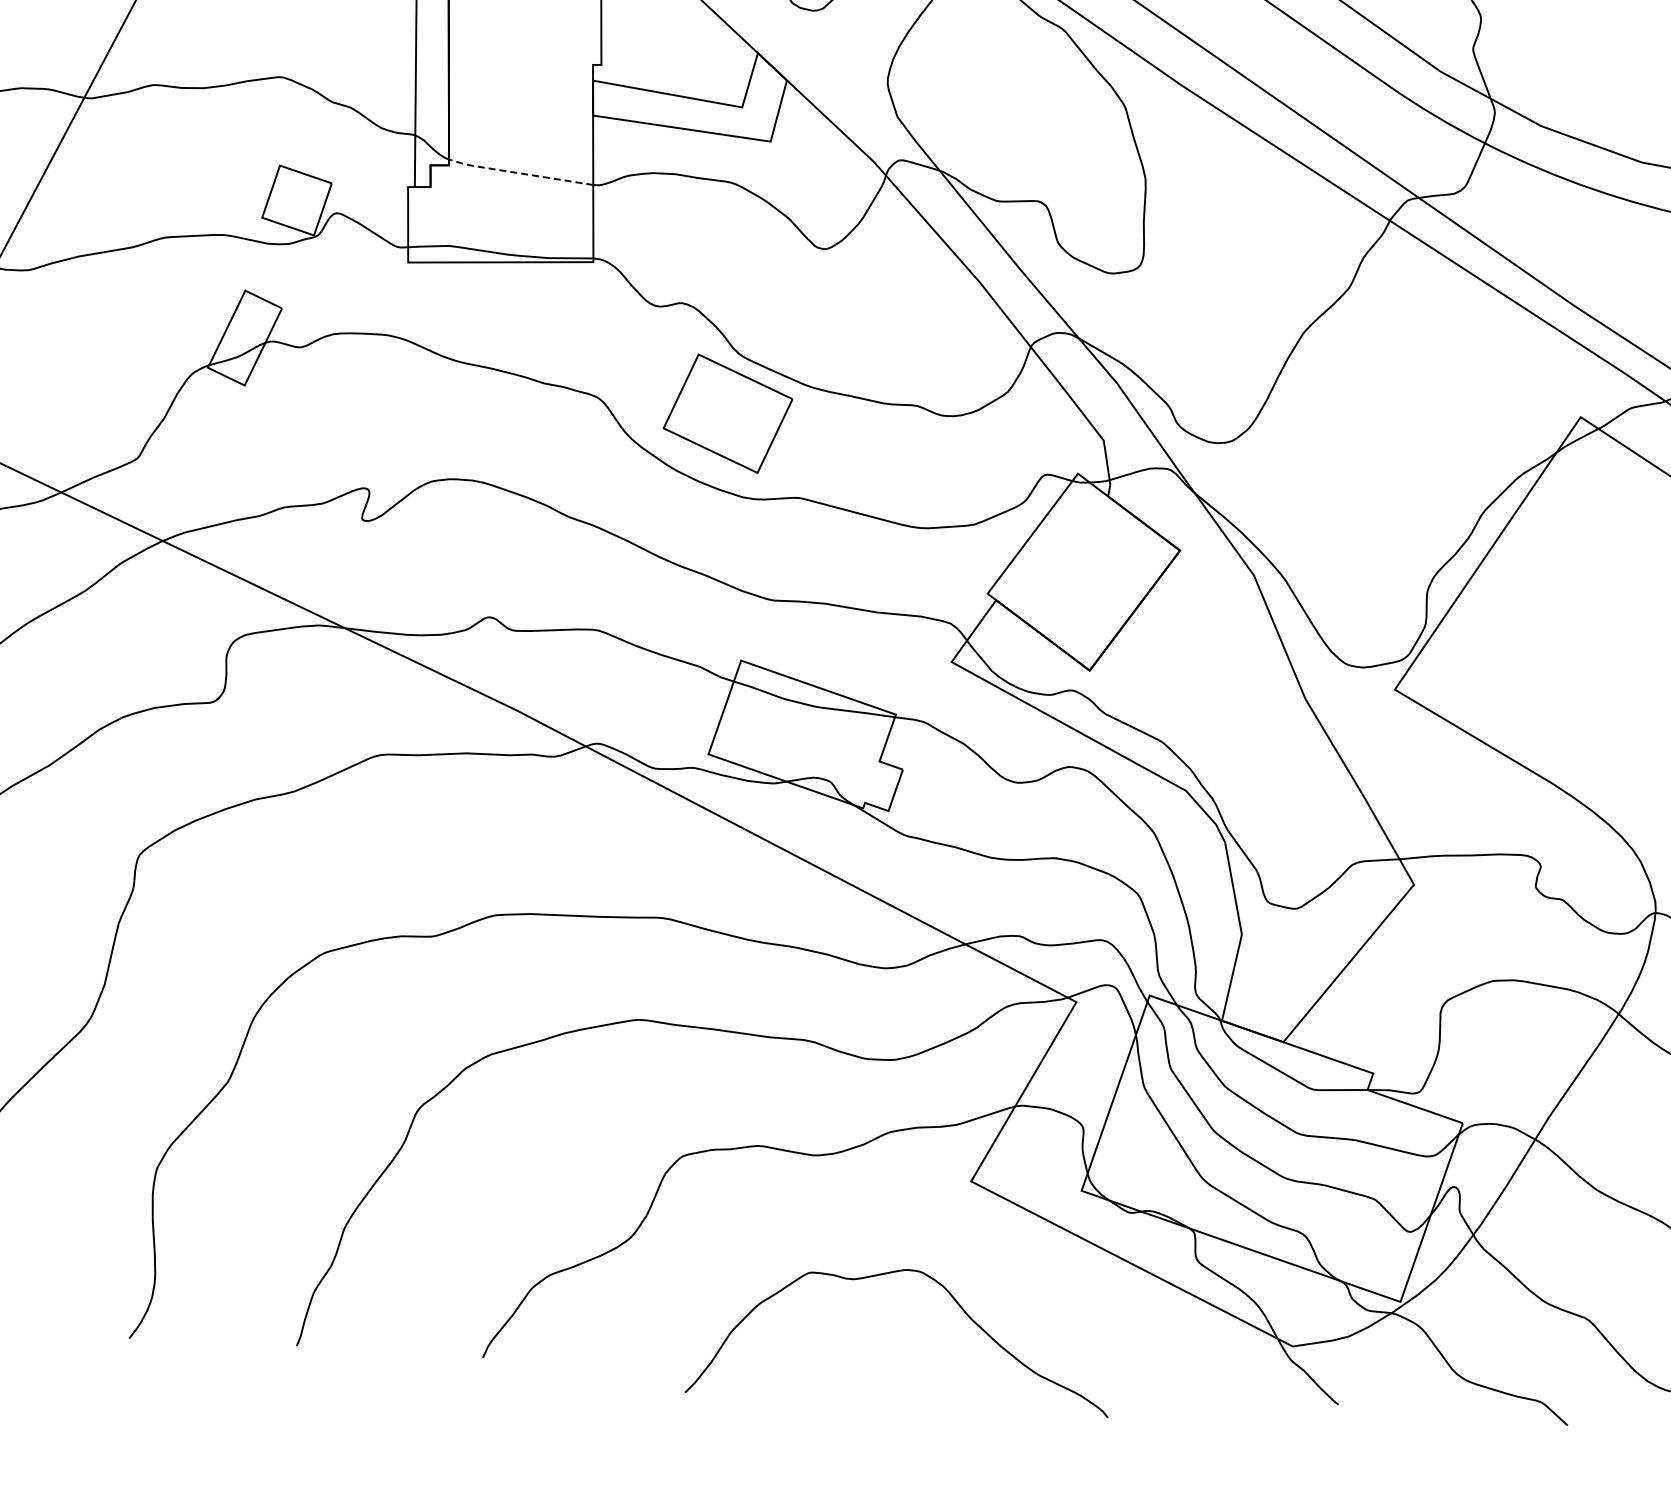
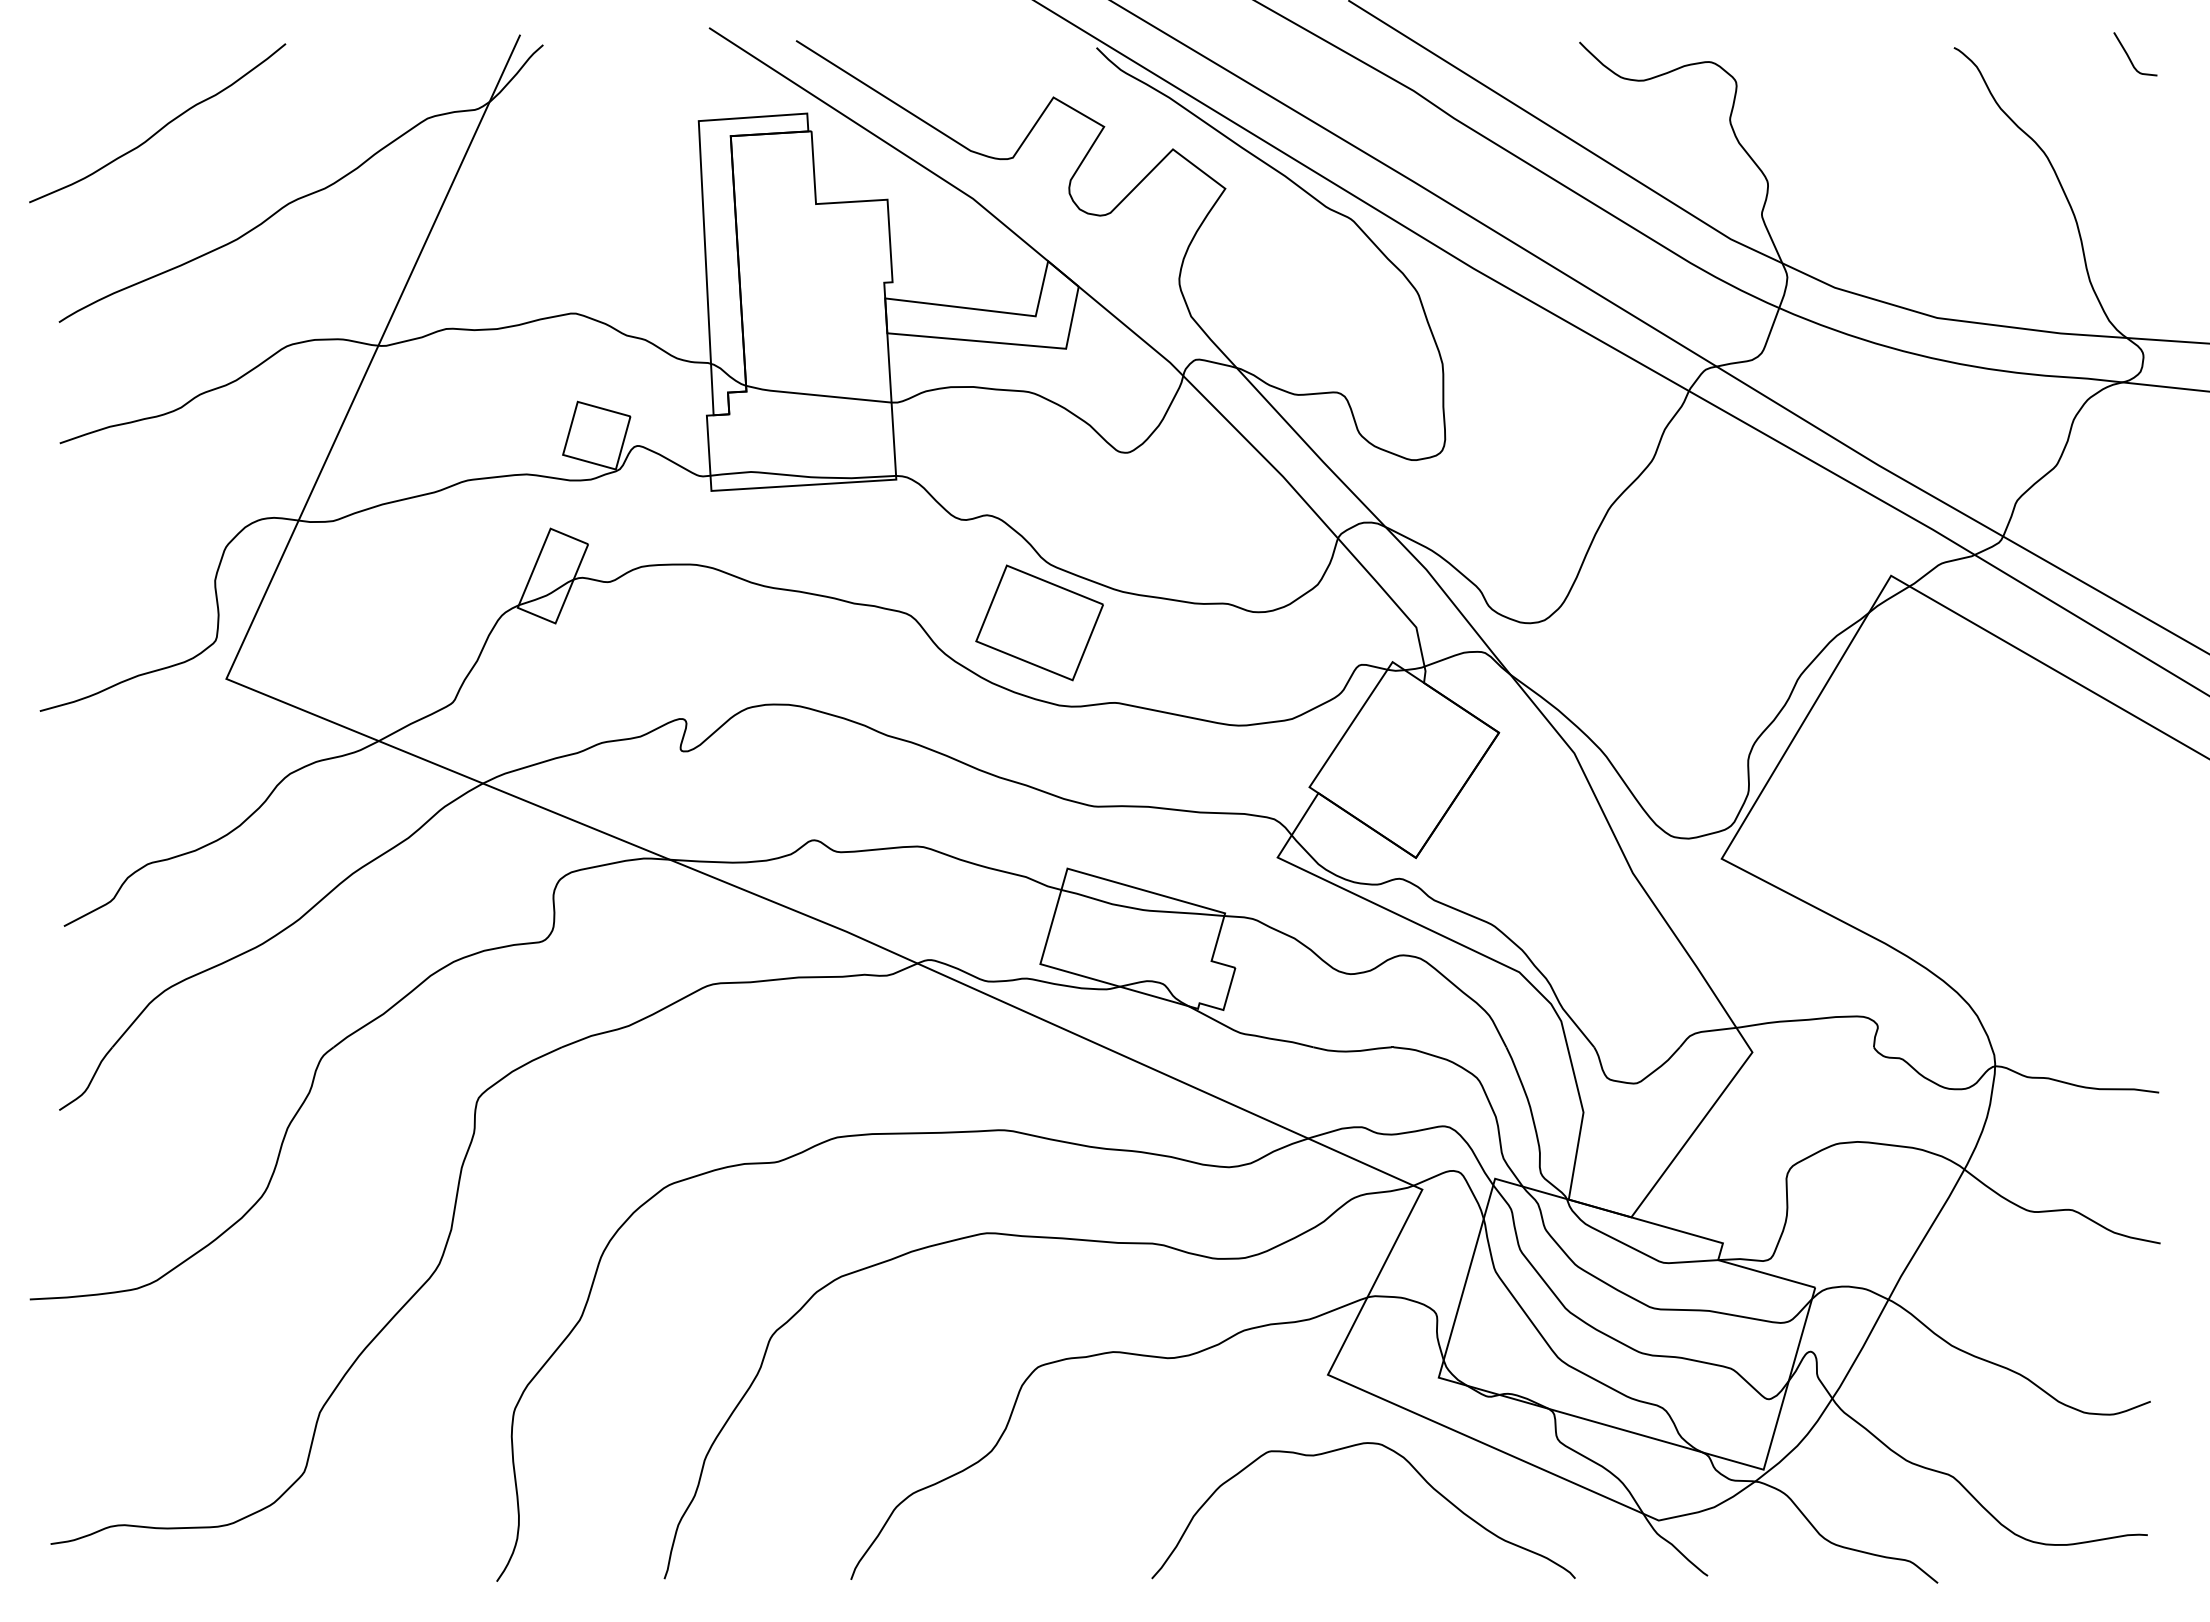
line: (519, 173) -> (817, 395), dashed -> solid
curve: (888, 1274) -> (1347, 1448), moved

